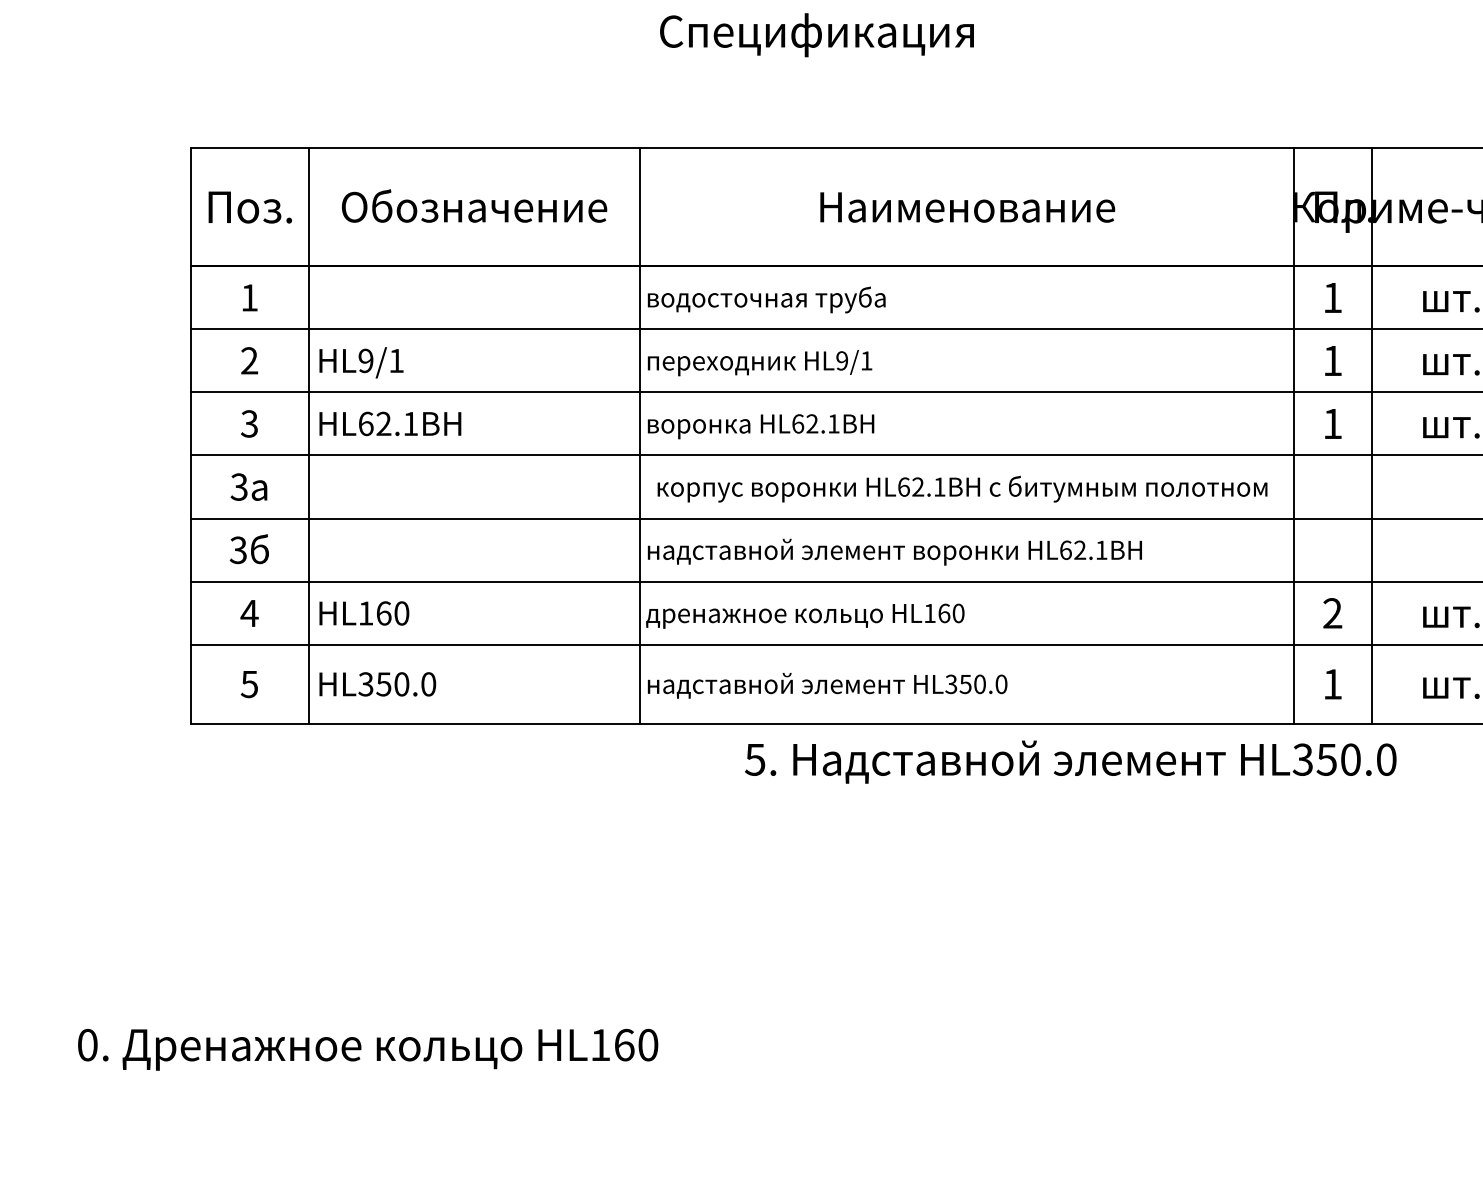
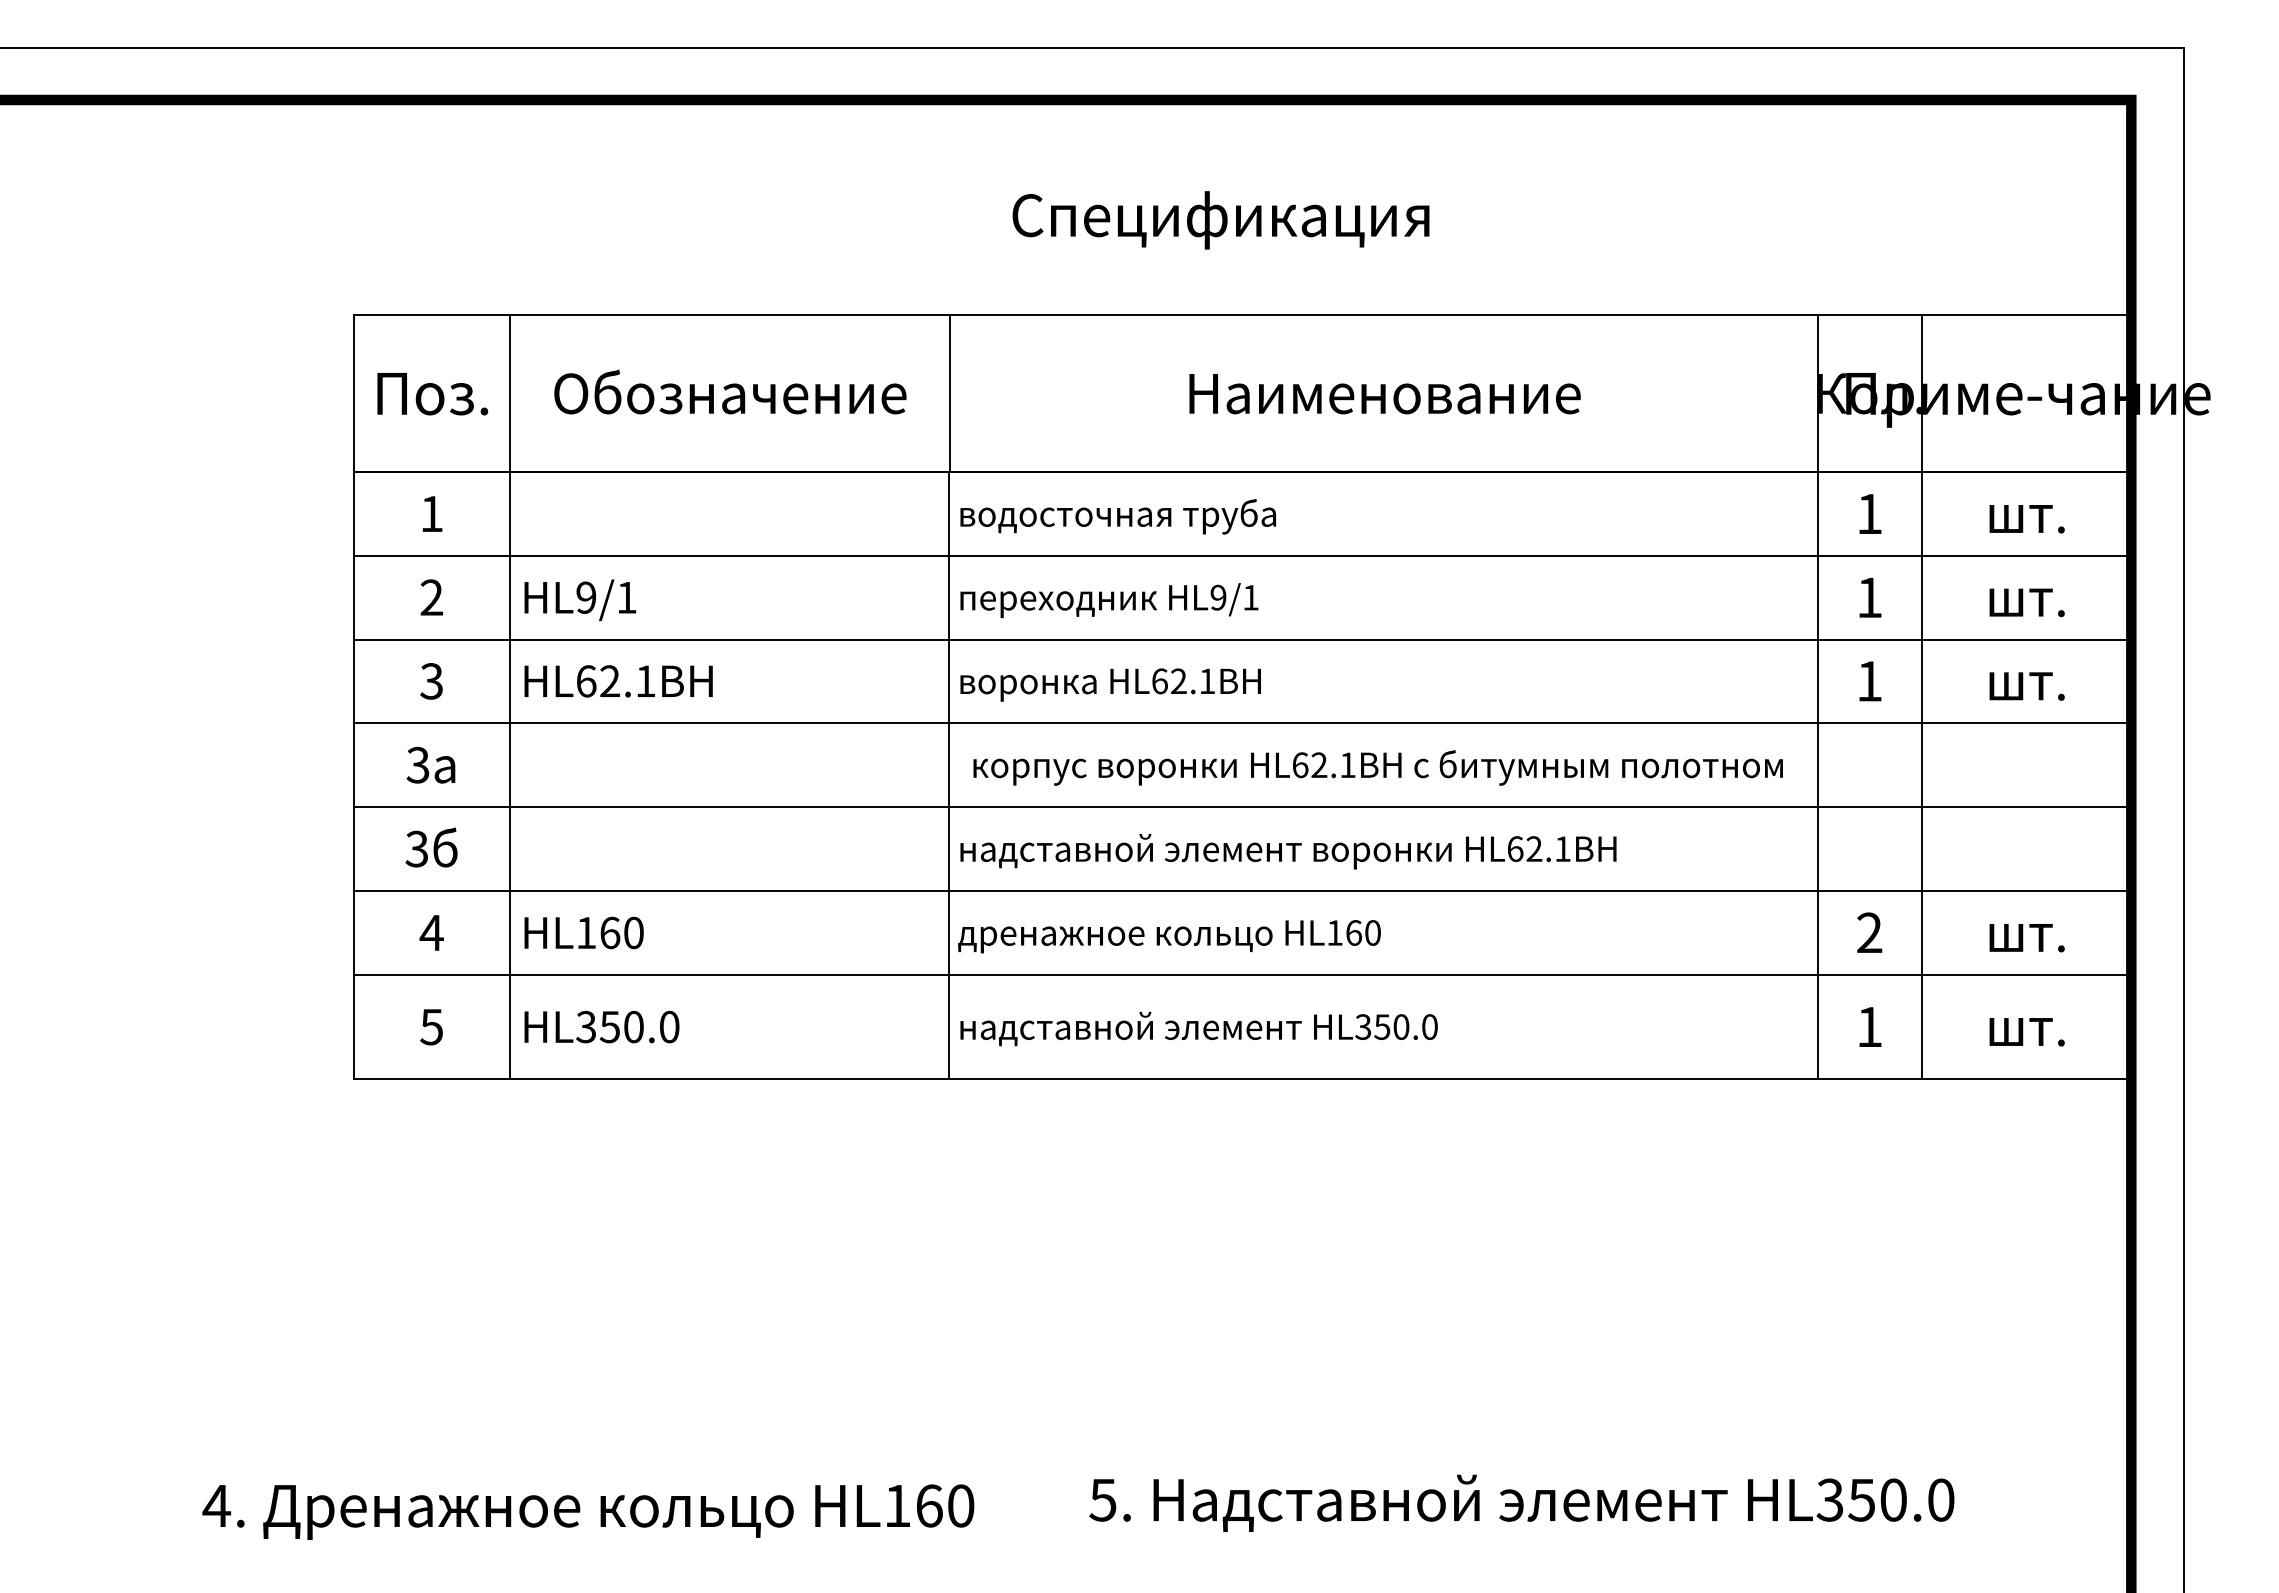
text: (816, 35) -> (1220, 220), moved
text: (1070, 761) -> (1521, 1502), moved
text: (87, 1044) -> (216, 1505), 0. -> 4.

